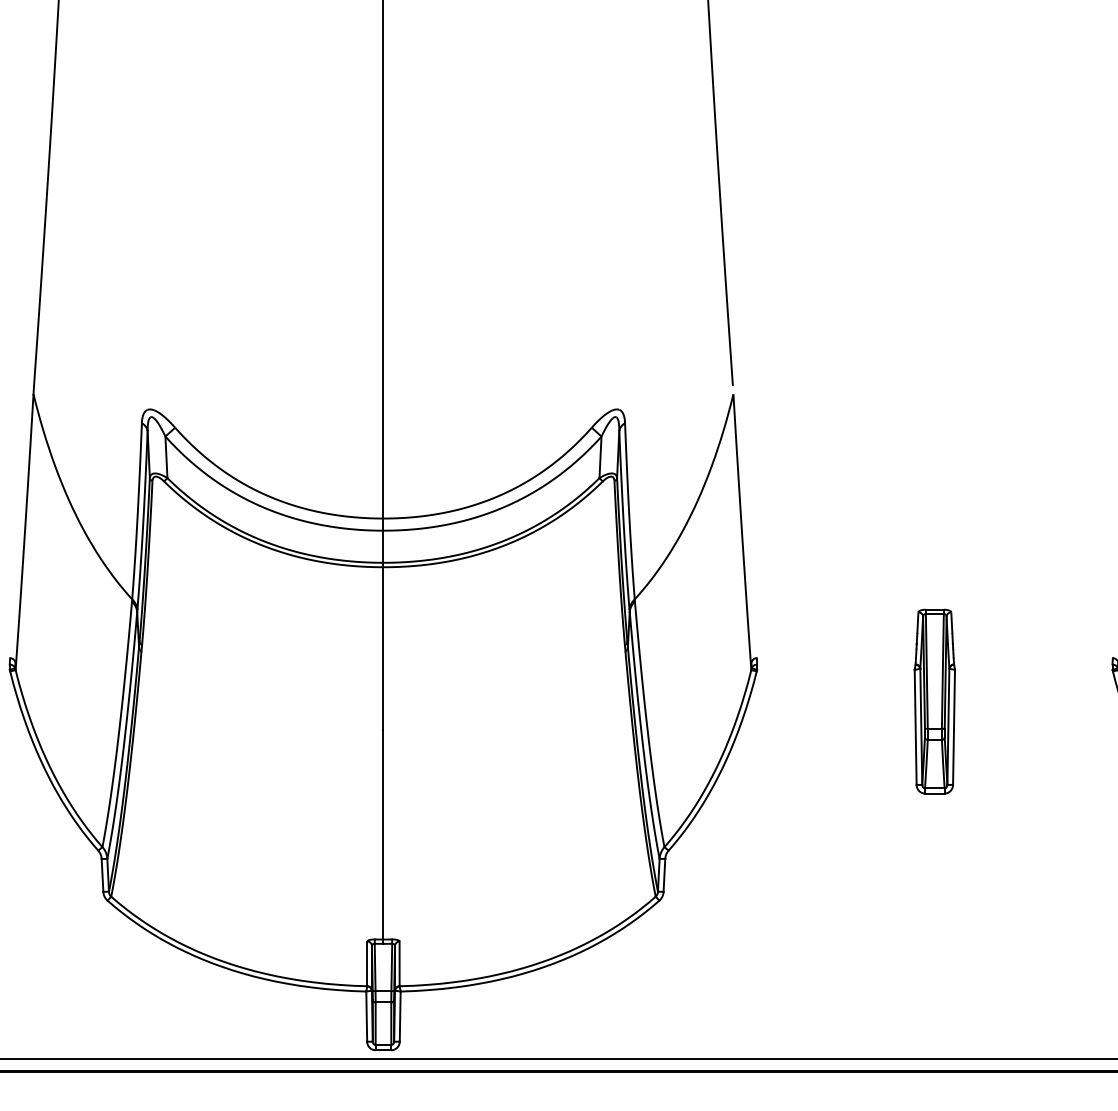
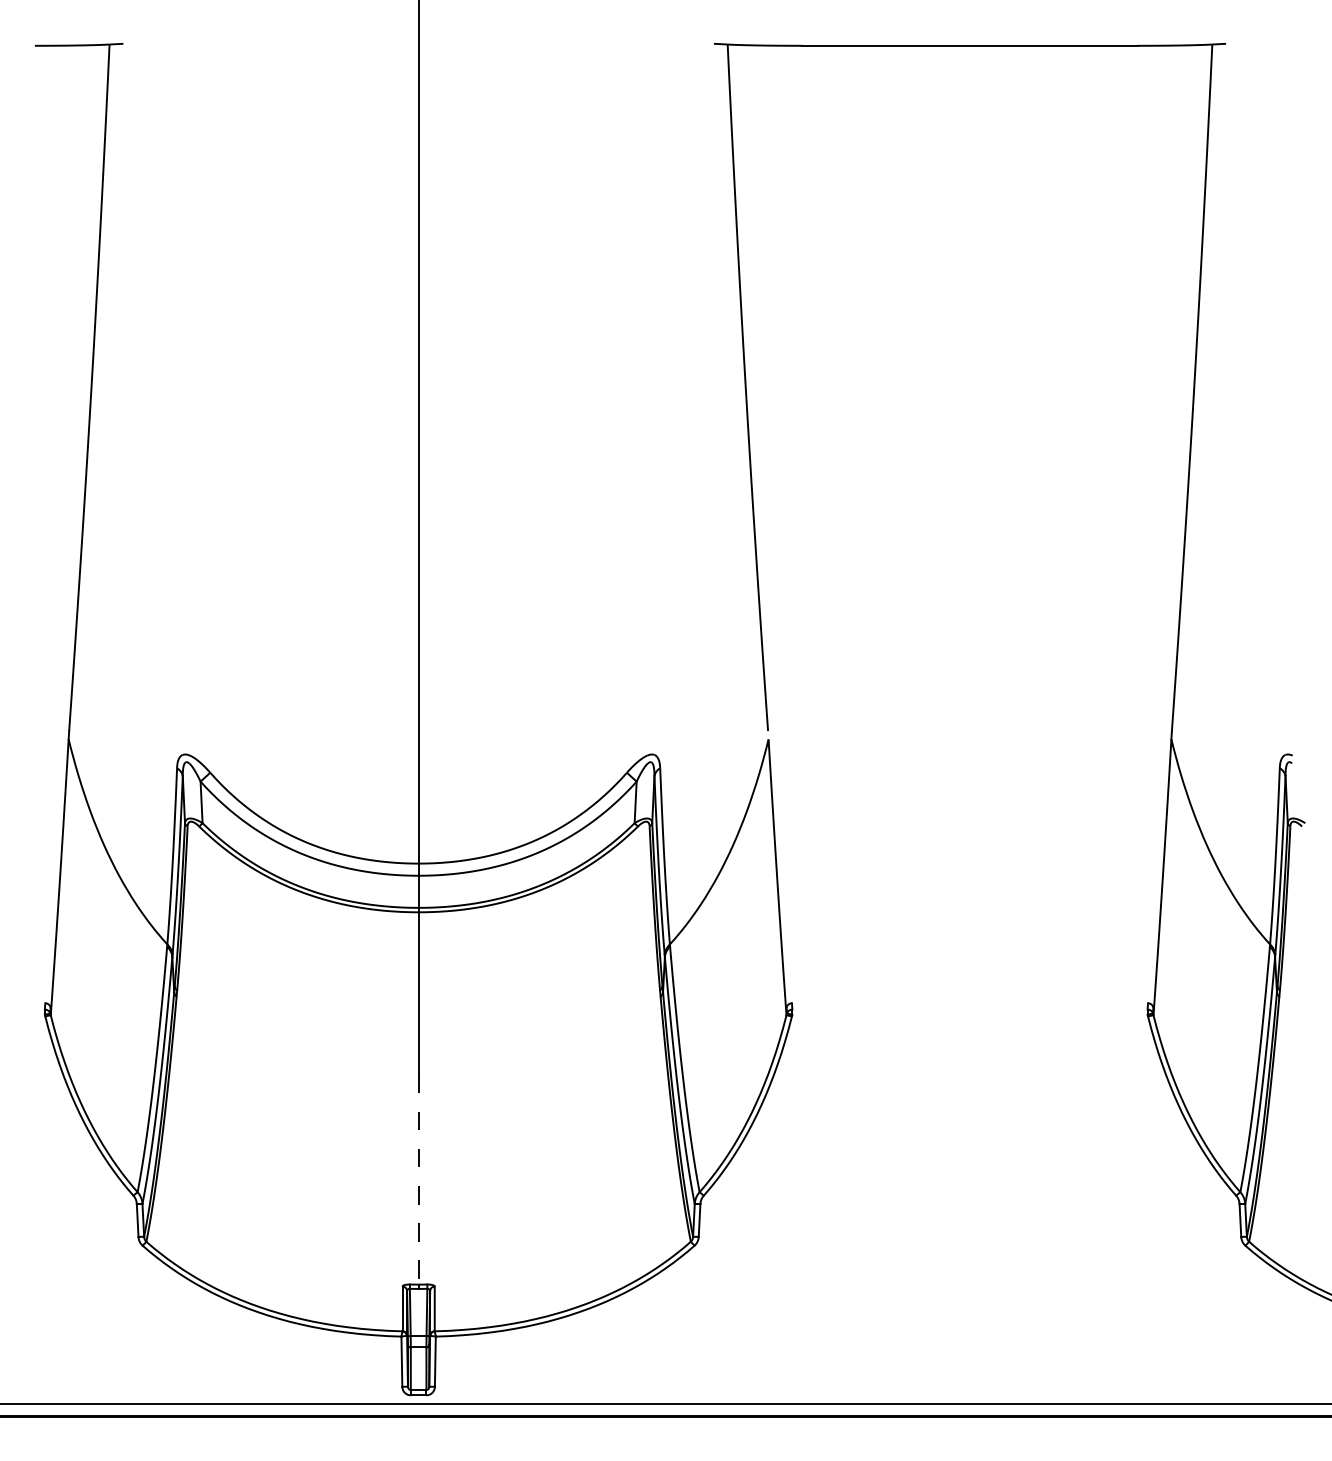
part: (934, 701) -> (969, 1046), removed
line: (383, 834) -> (418, 1179), solid -> dashed

